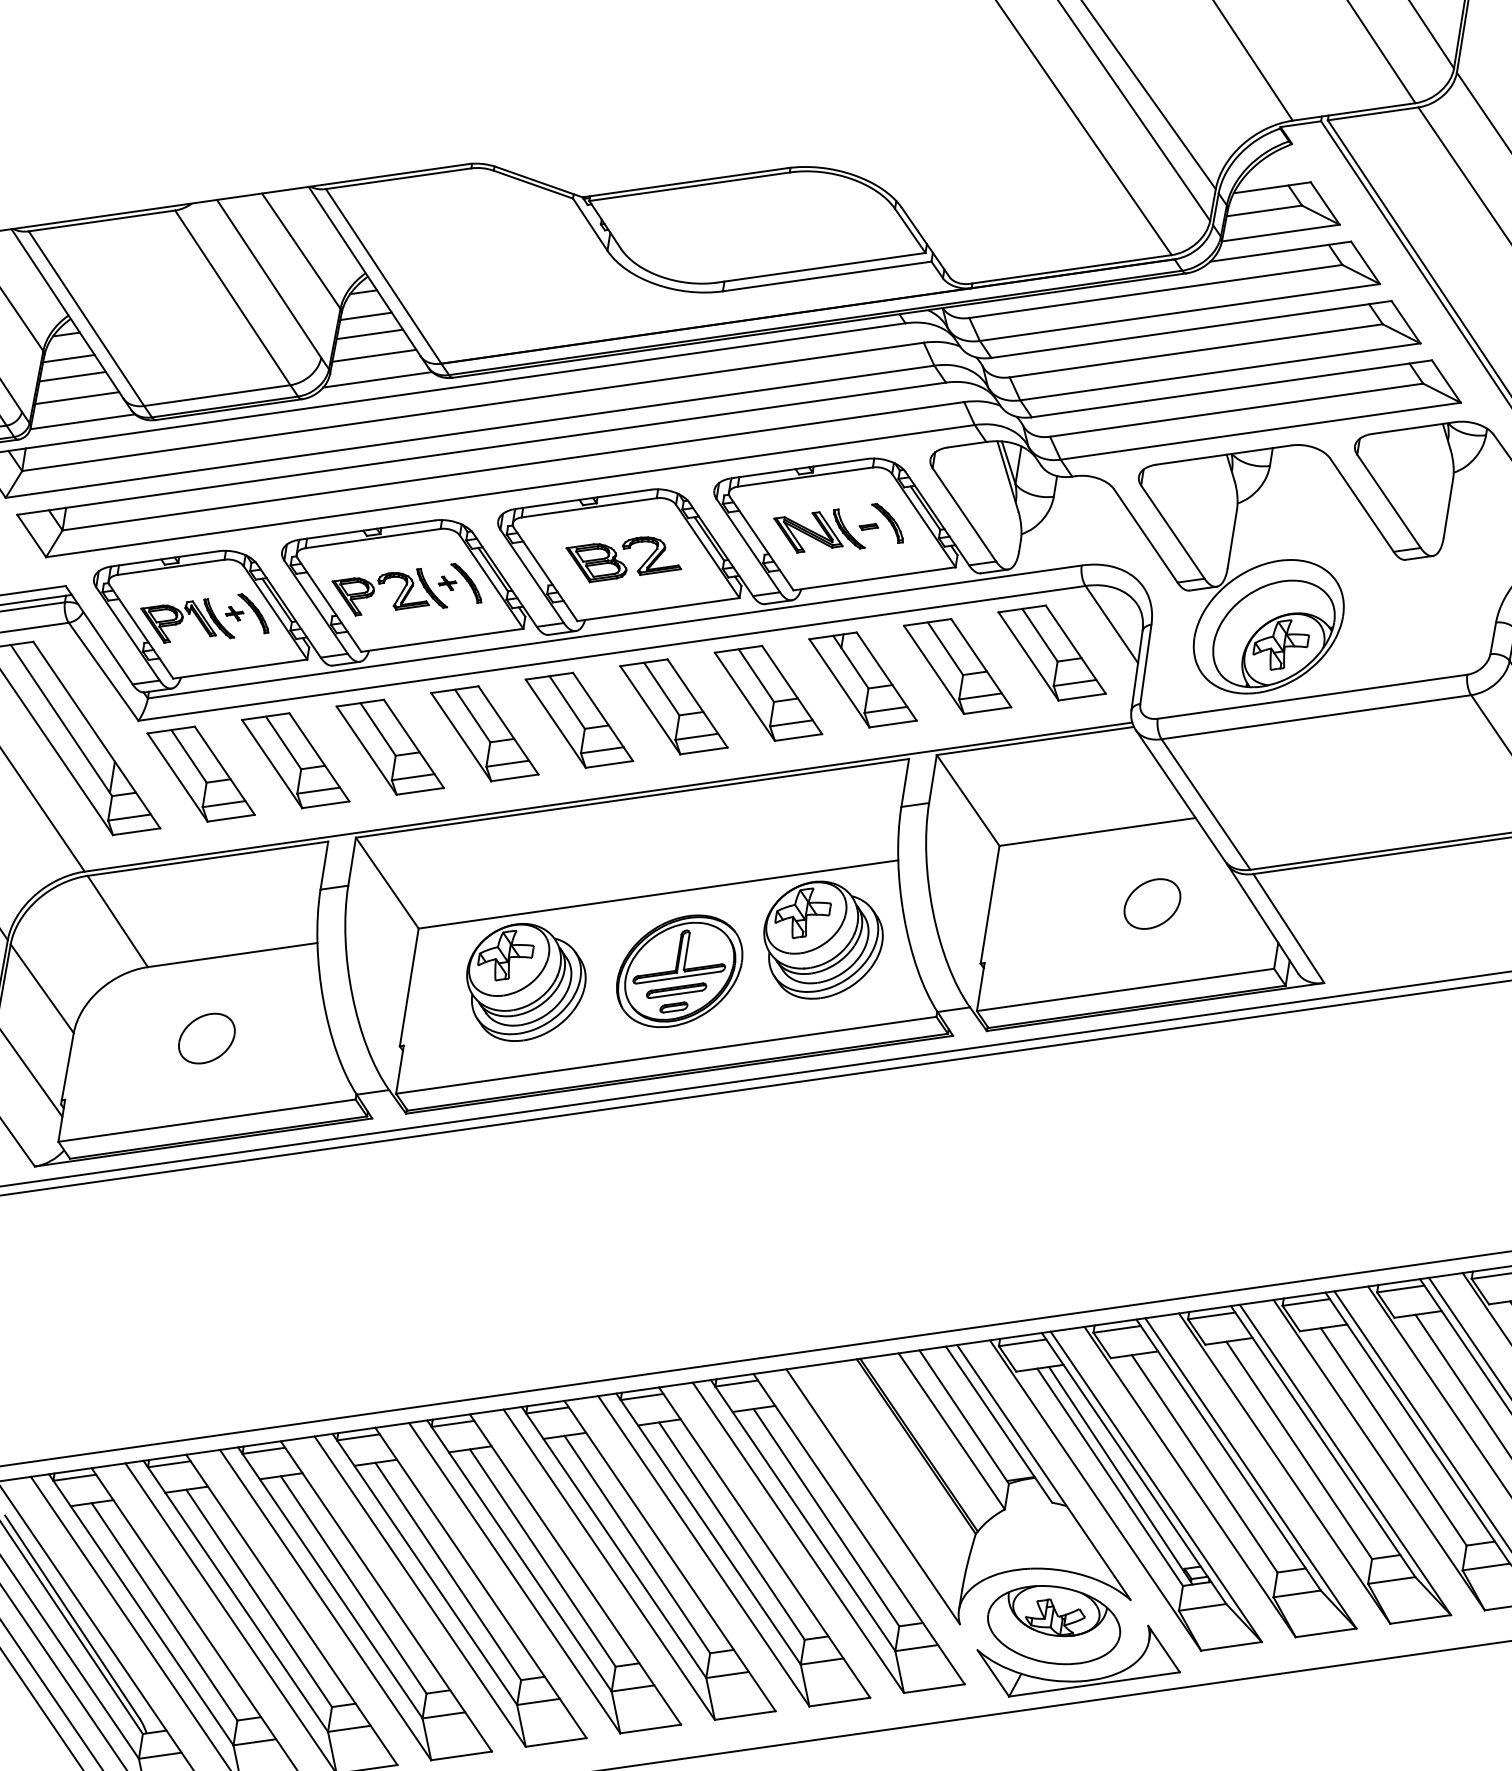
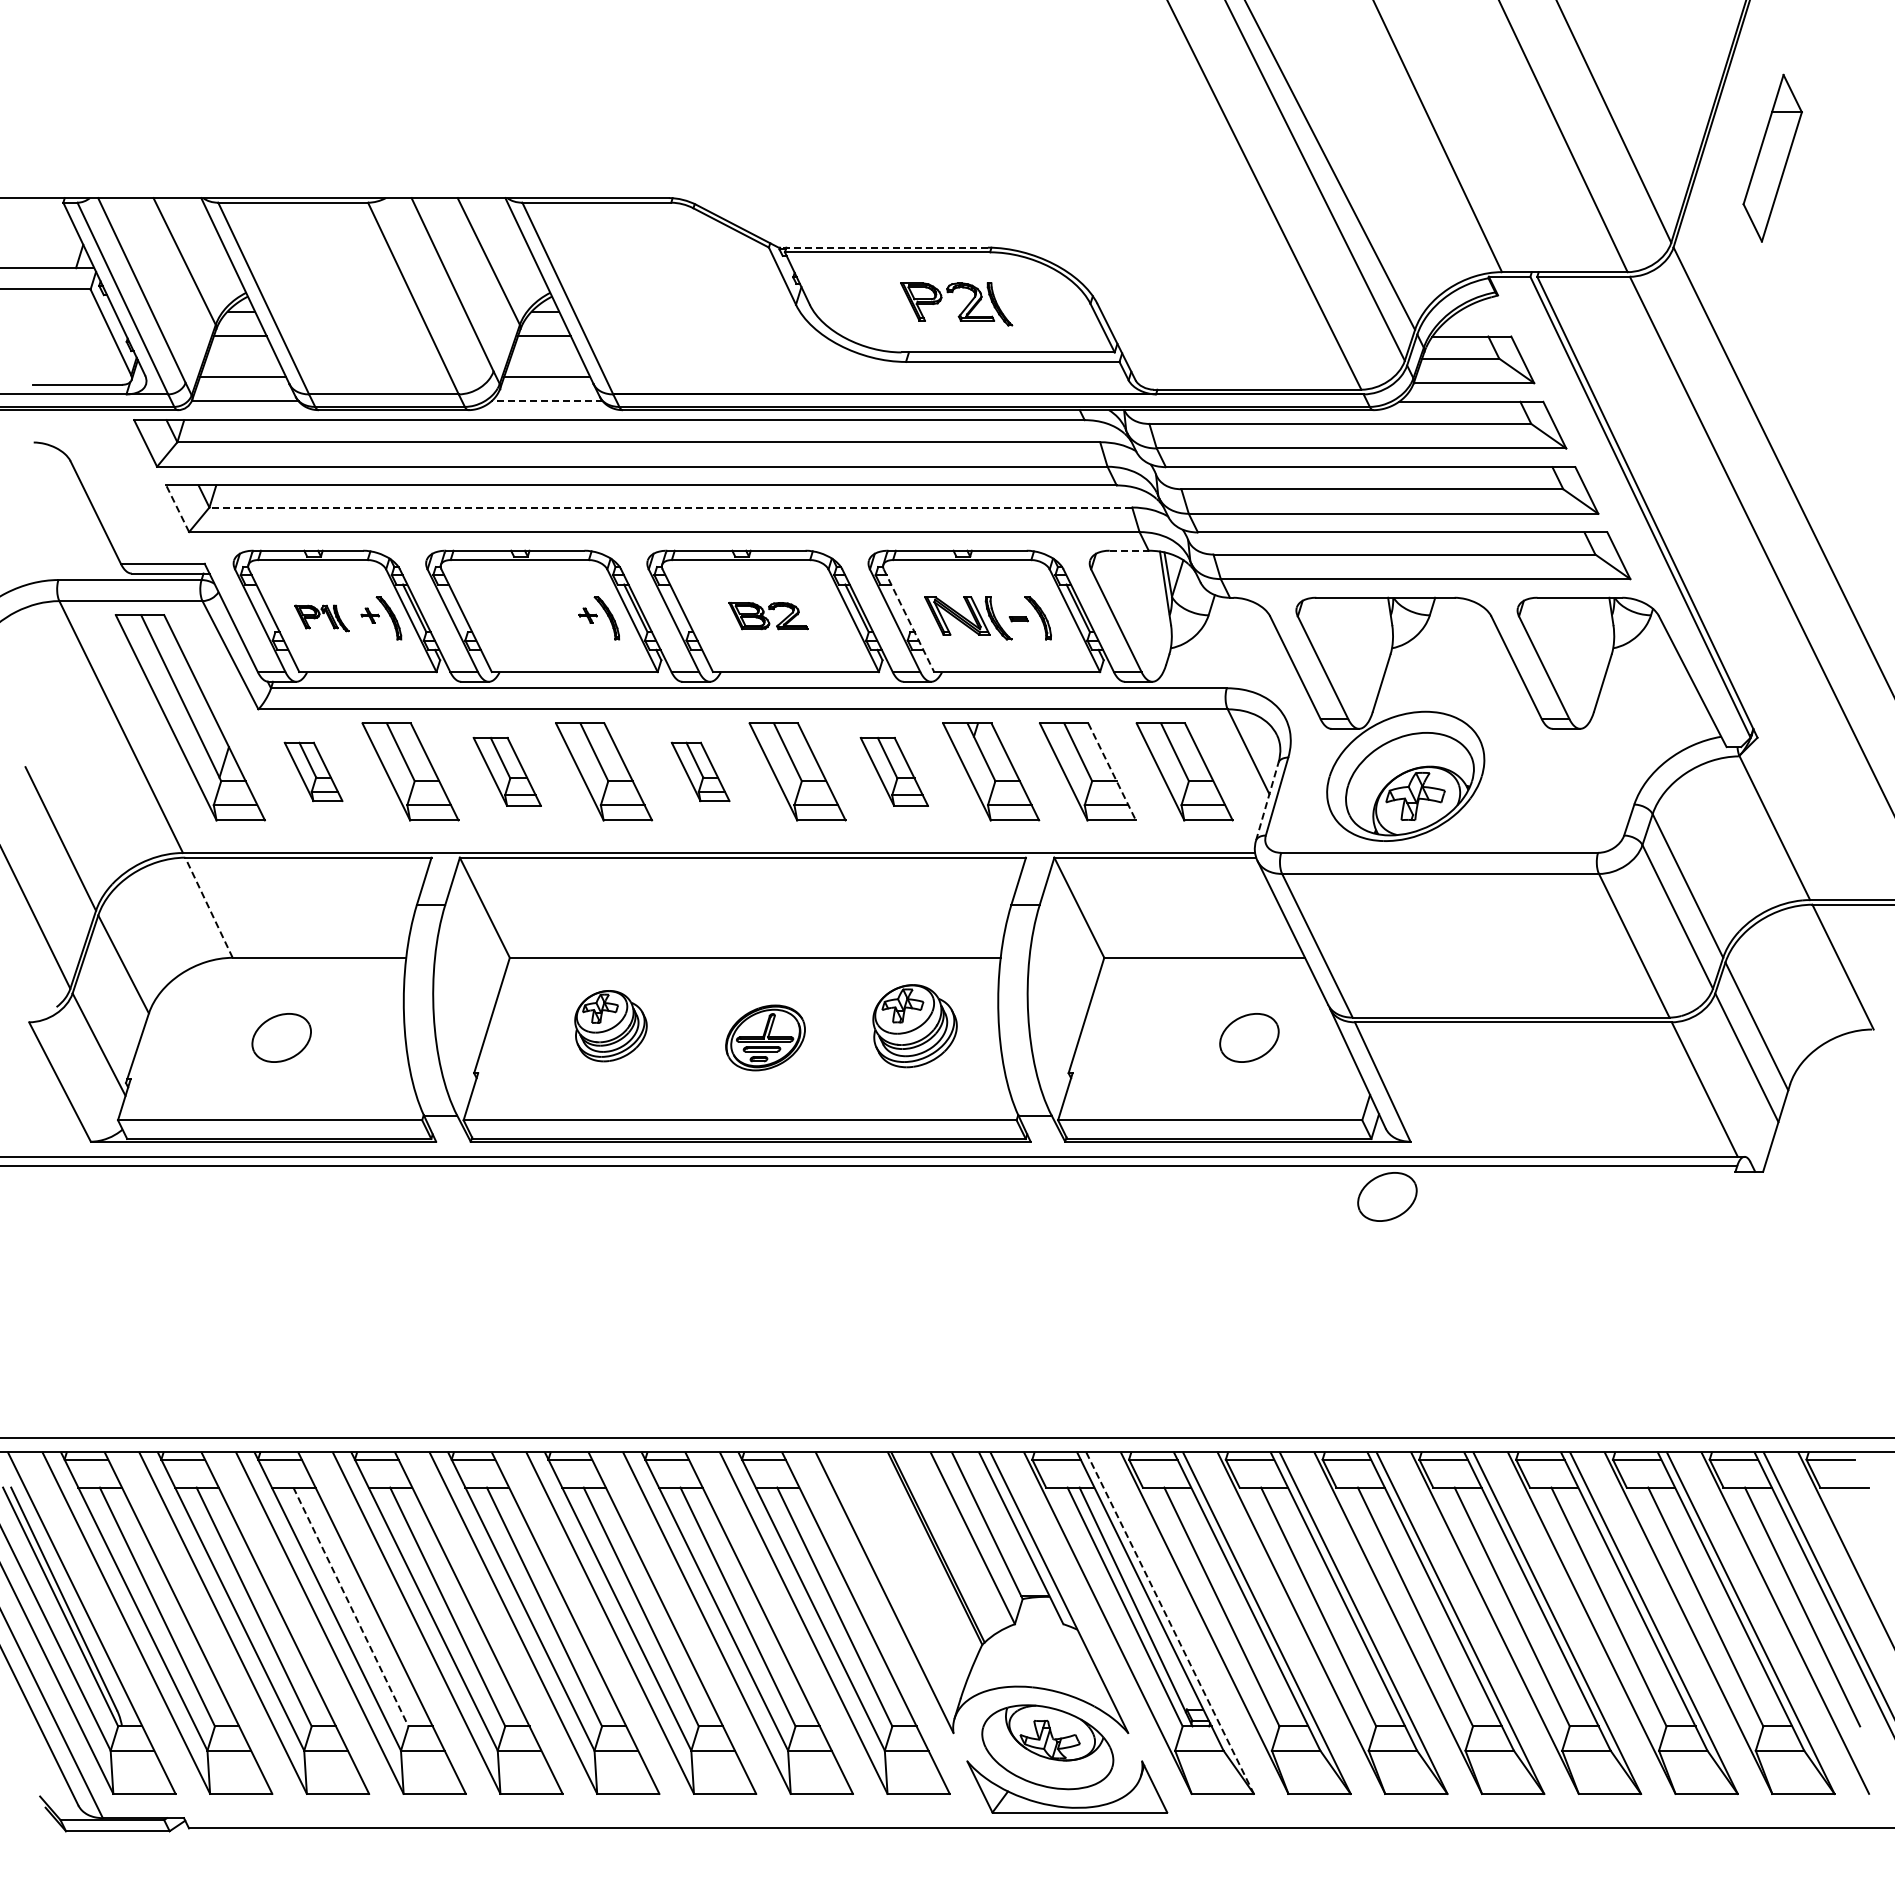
line: (684, 182) -> (883, 247), solid -> dashed
line: (369, 334) -> (545, 354), removed
line: (72, 376) -> (241, 354), removed
line: (378, 379) -> (547, 401), solid -> dashed
line: (967, 444) -> (1129, 550), solid -> dashed
line: (513, 466) -> (670, 507), solid -> dashed
line: (31, 535) -> (177, 508), solid -> dashed
line: (762, 544) -> (909, 621), solid -> dashed
part: (623, 558) -> (768, 615), size x0.7
part: (396, 599) -> (962, 310), moved
part: (187, 623) -> (321, 618), size x0.6
line: (981, 663) -> (1112, 772), solid -> dashed
line: (1137, 670) -> (1267, 801), solid -> dashed
part: (768, 693) -> (894, 771), size x0.7
part: (579, 720) -> (700, 771), size x0.6
part: (390, 746) -> (507, 771), size x0.7
part: (200, 773) -> (313, 771), size x0.6
line: (117, 921) -> (208, 907), solid -> dashed
part: (823, 938) -> (914, 1025), size x0.7
part: (679, 970) -> (765, 1037), size x0.6
part: (526, 980) -> (610, 1025), size x0.6
part: (1309, 1039) -> (1387, 1196), added
line: (1156, 1487) -> (1170, 1623), solid -> dashed
line: (353, 1584) -> (350, 1606), solid -> dashed

